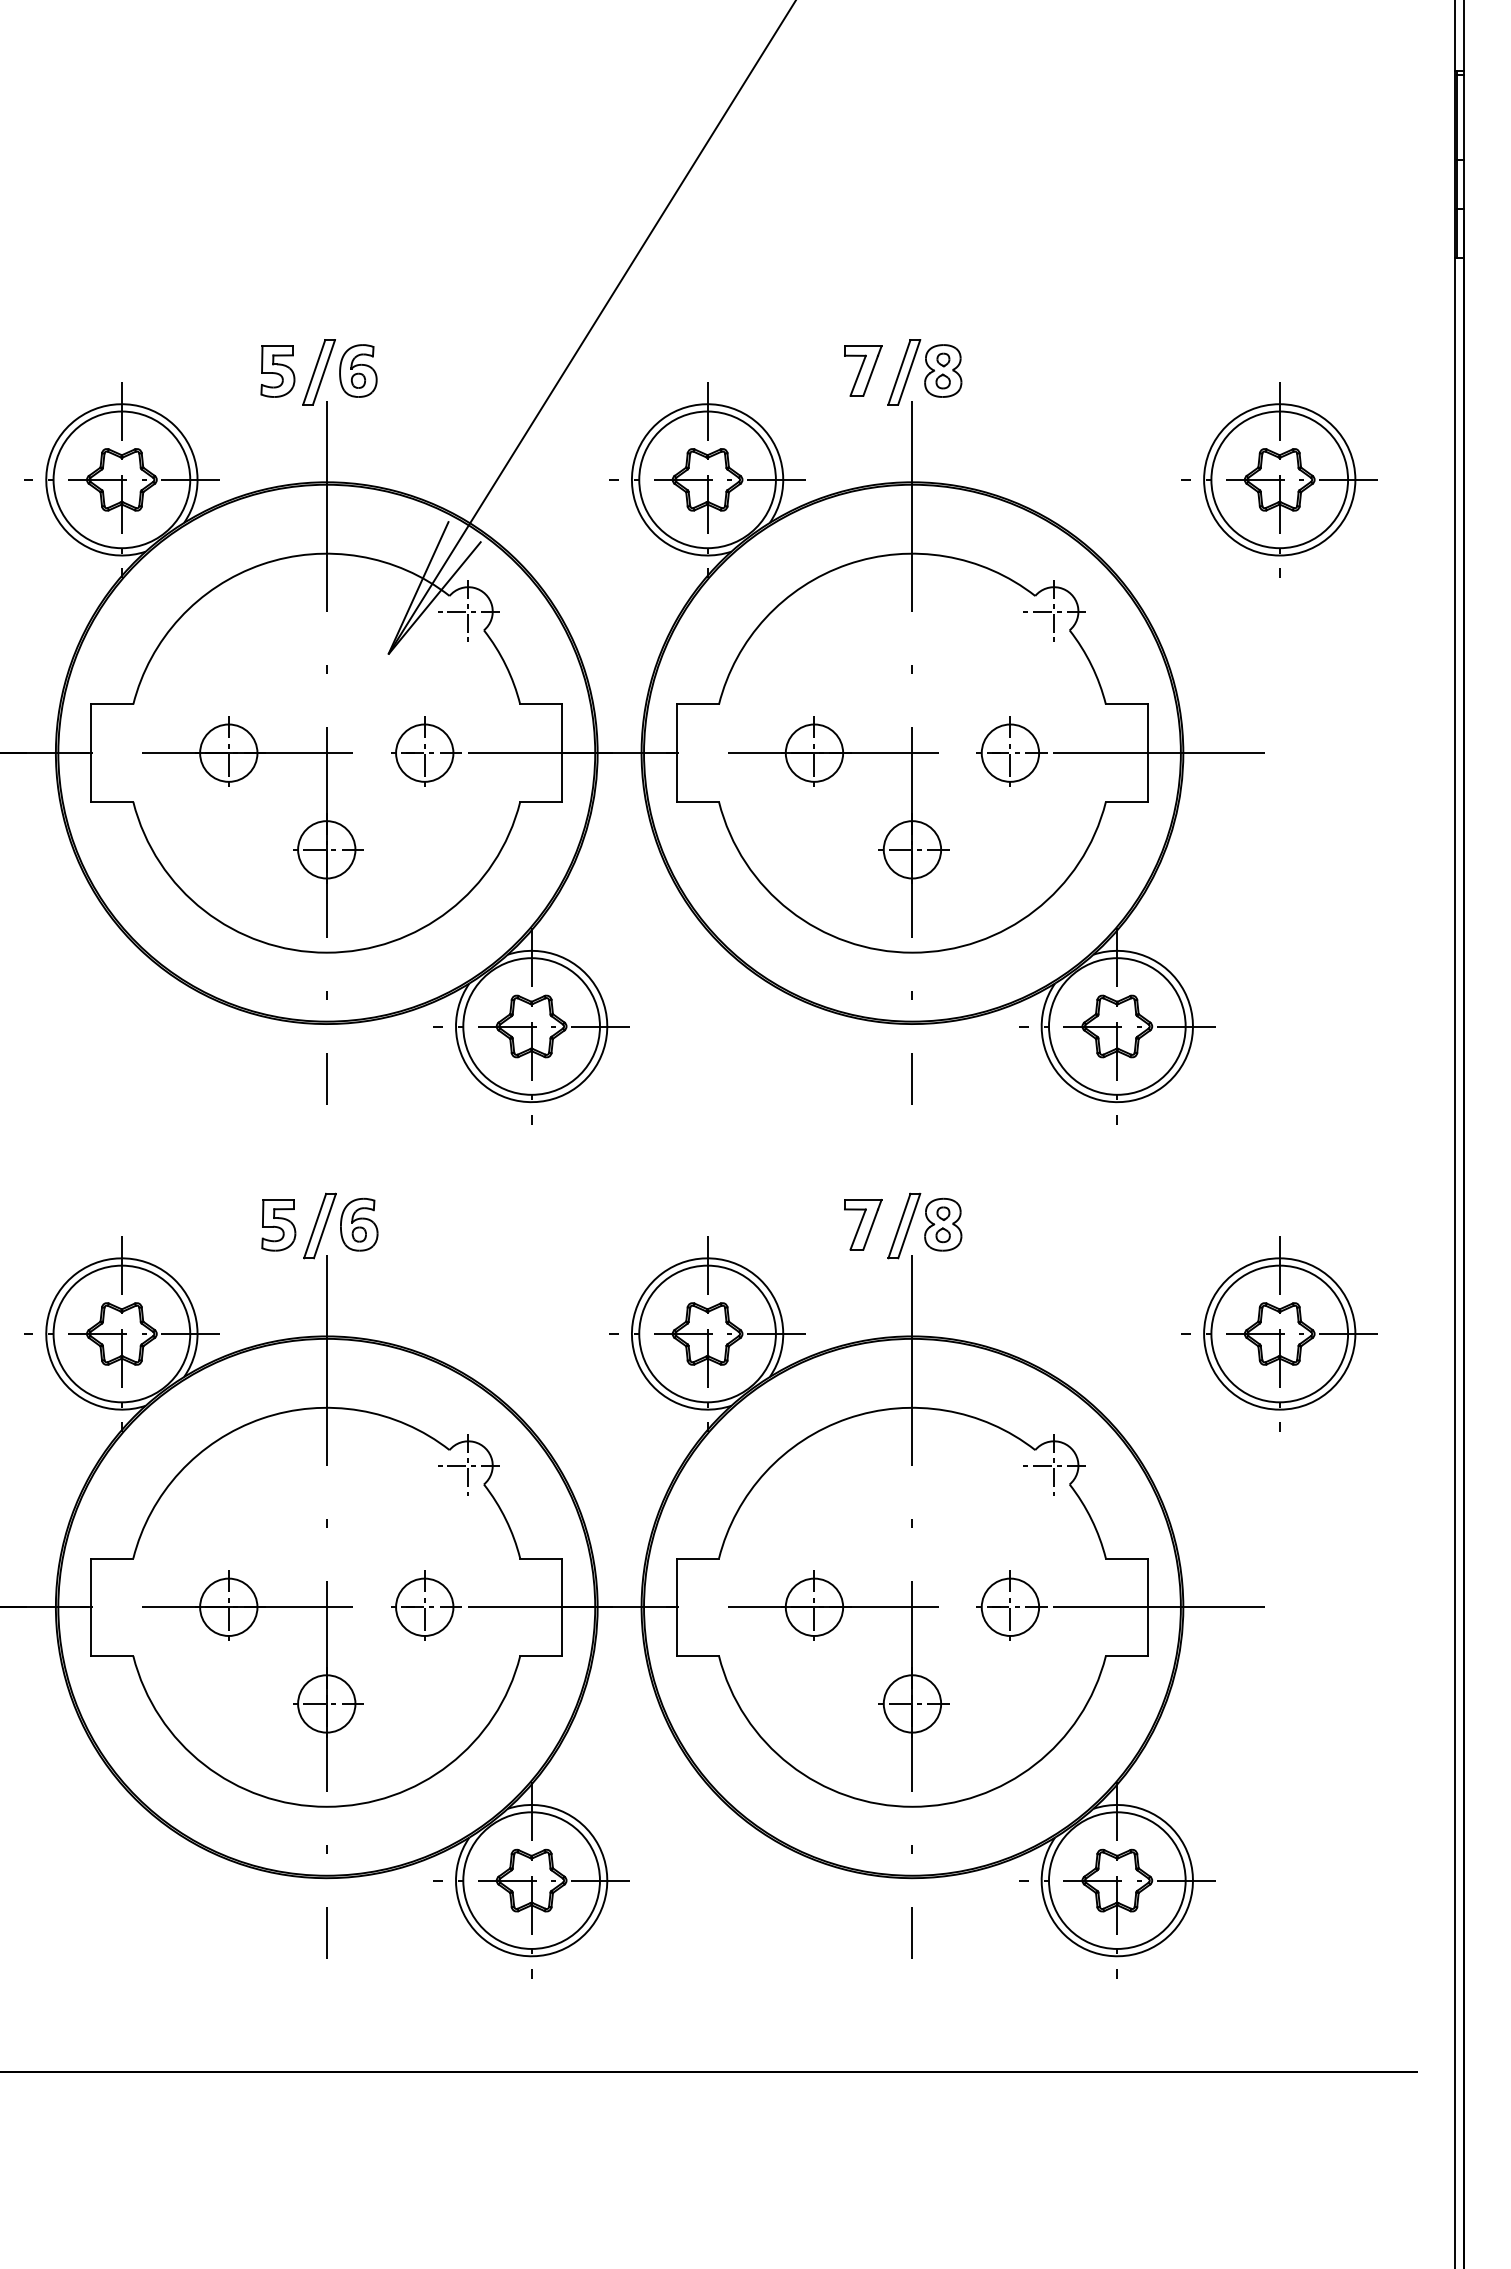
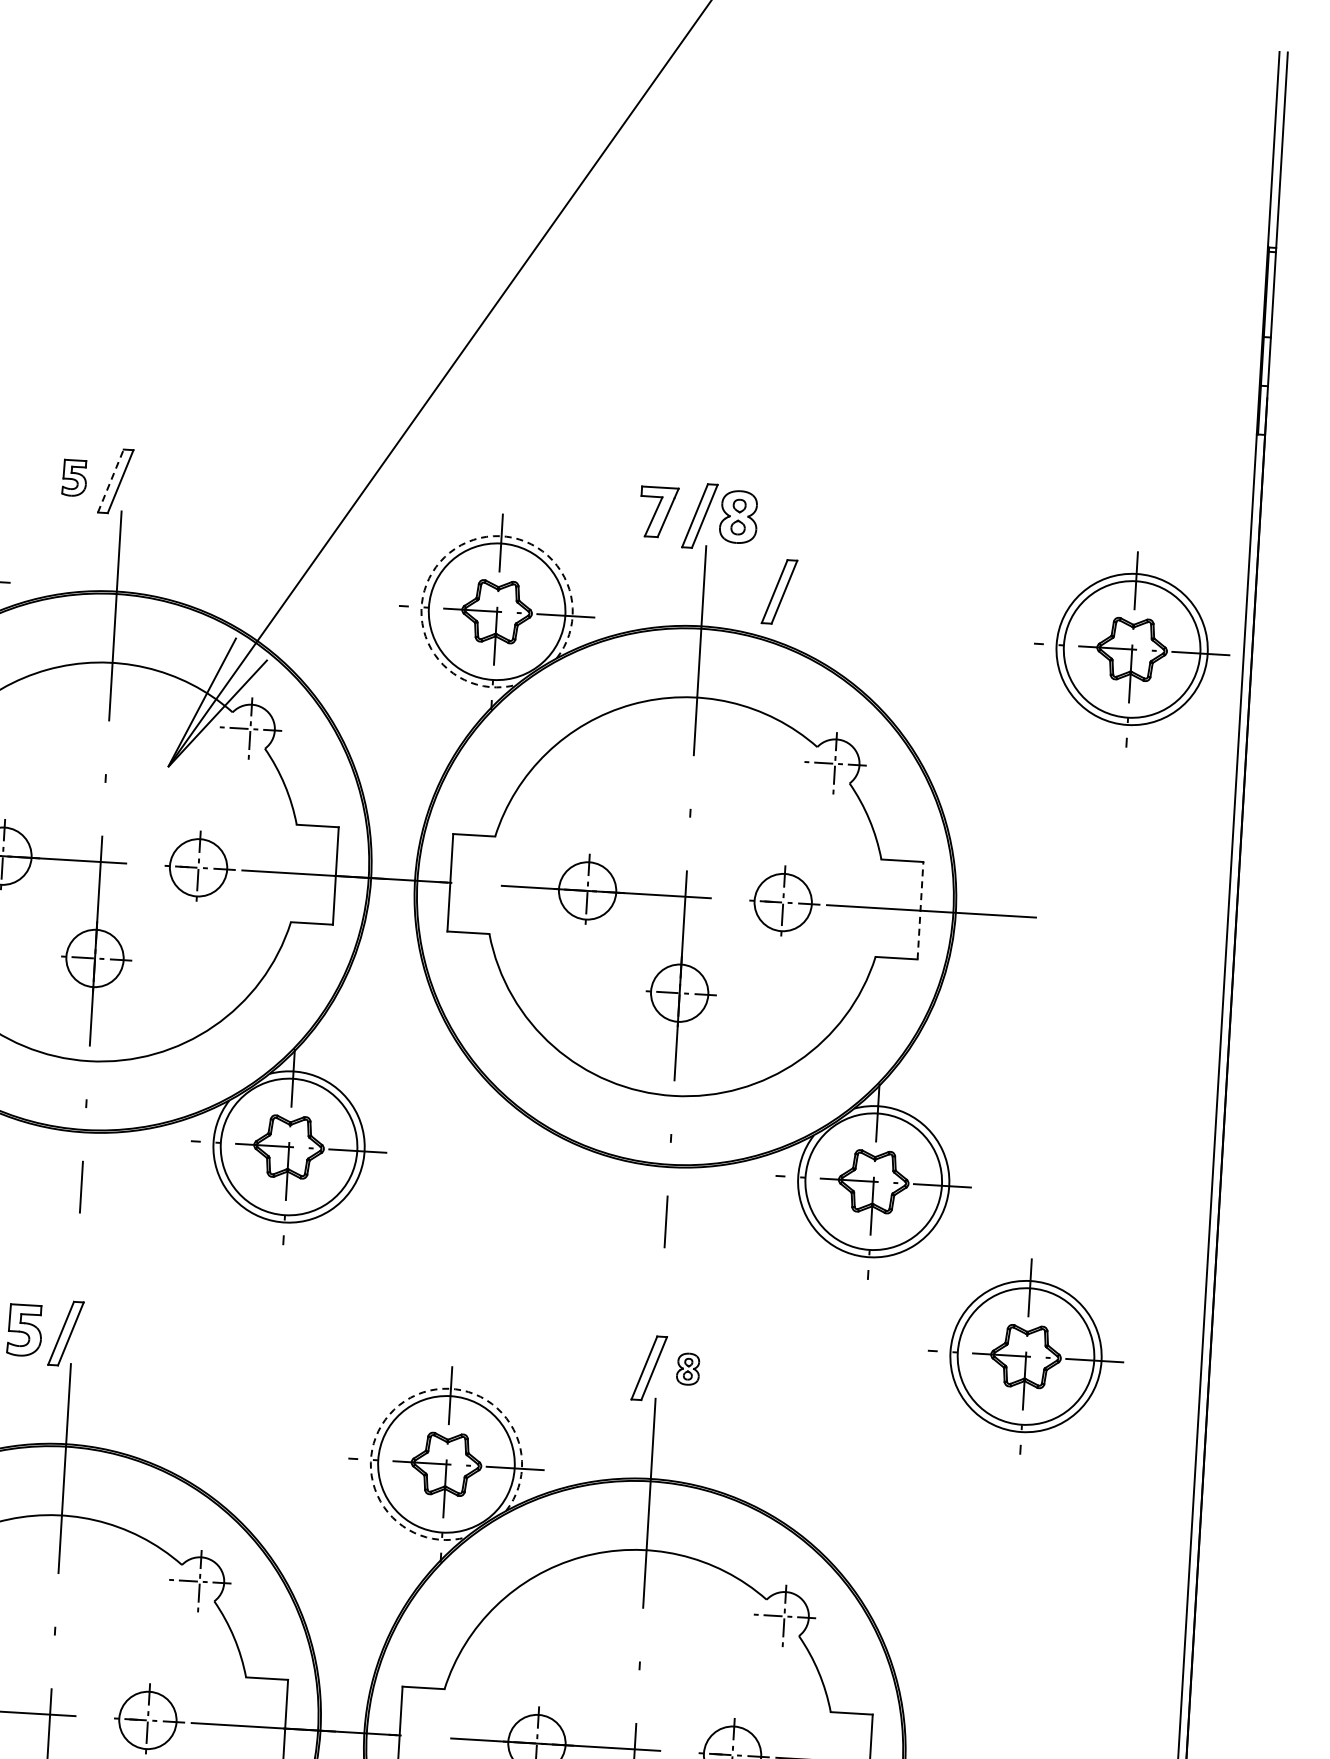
part: (358, 370) -> (155, 481), removed
part: (277, 371) -> (74, 478), size x0.7
line: (314, 371) -> (111, 480), solid -> dashed
arc: (662, 419) -> (455, 548), solid -> dashed
part: (988, 443) -> (779, 592), added
part: (1279, 479) -> (1131, 649), moved
line: (1147, 753) -> (920, 911), solid -> dashed
part: (359, 1224) -> (105, 1334), removed
part: (863, 1224) -> (608, 1364), removed
part: (943, 1224) -> (688, 1369), size x0.6
arc: (662, 1273) -> (405, 1401), solid -> dashed
part: (1279, 1333) -> (1025, 1356), moved

